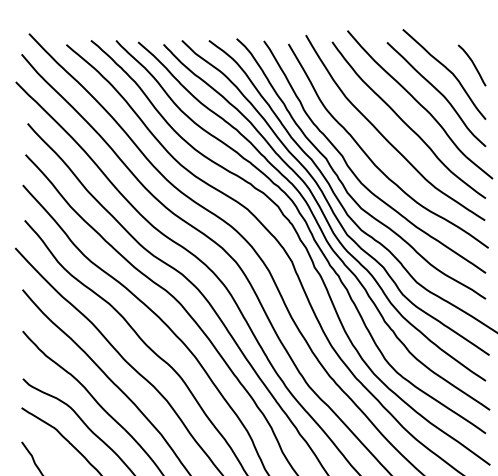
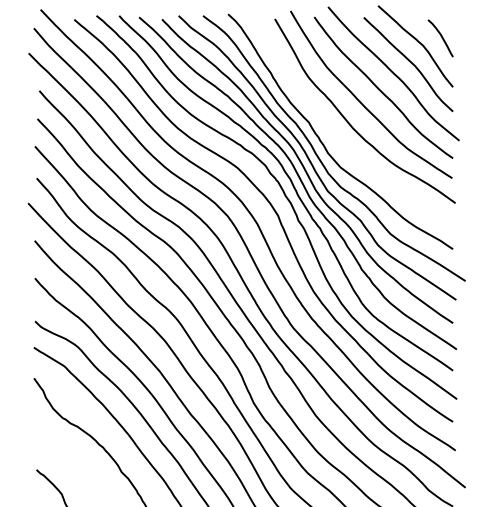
curve: (356, 175) -> (336, 137), removed

